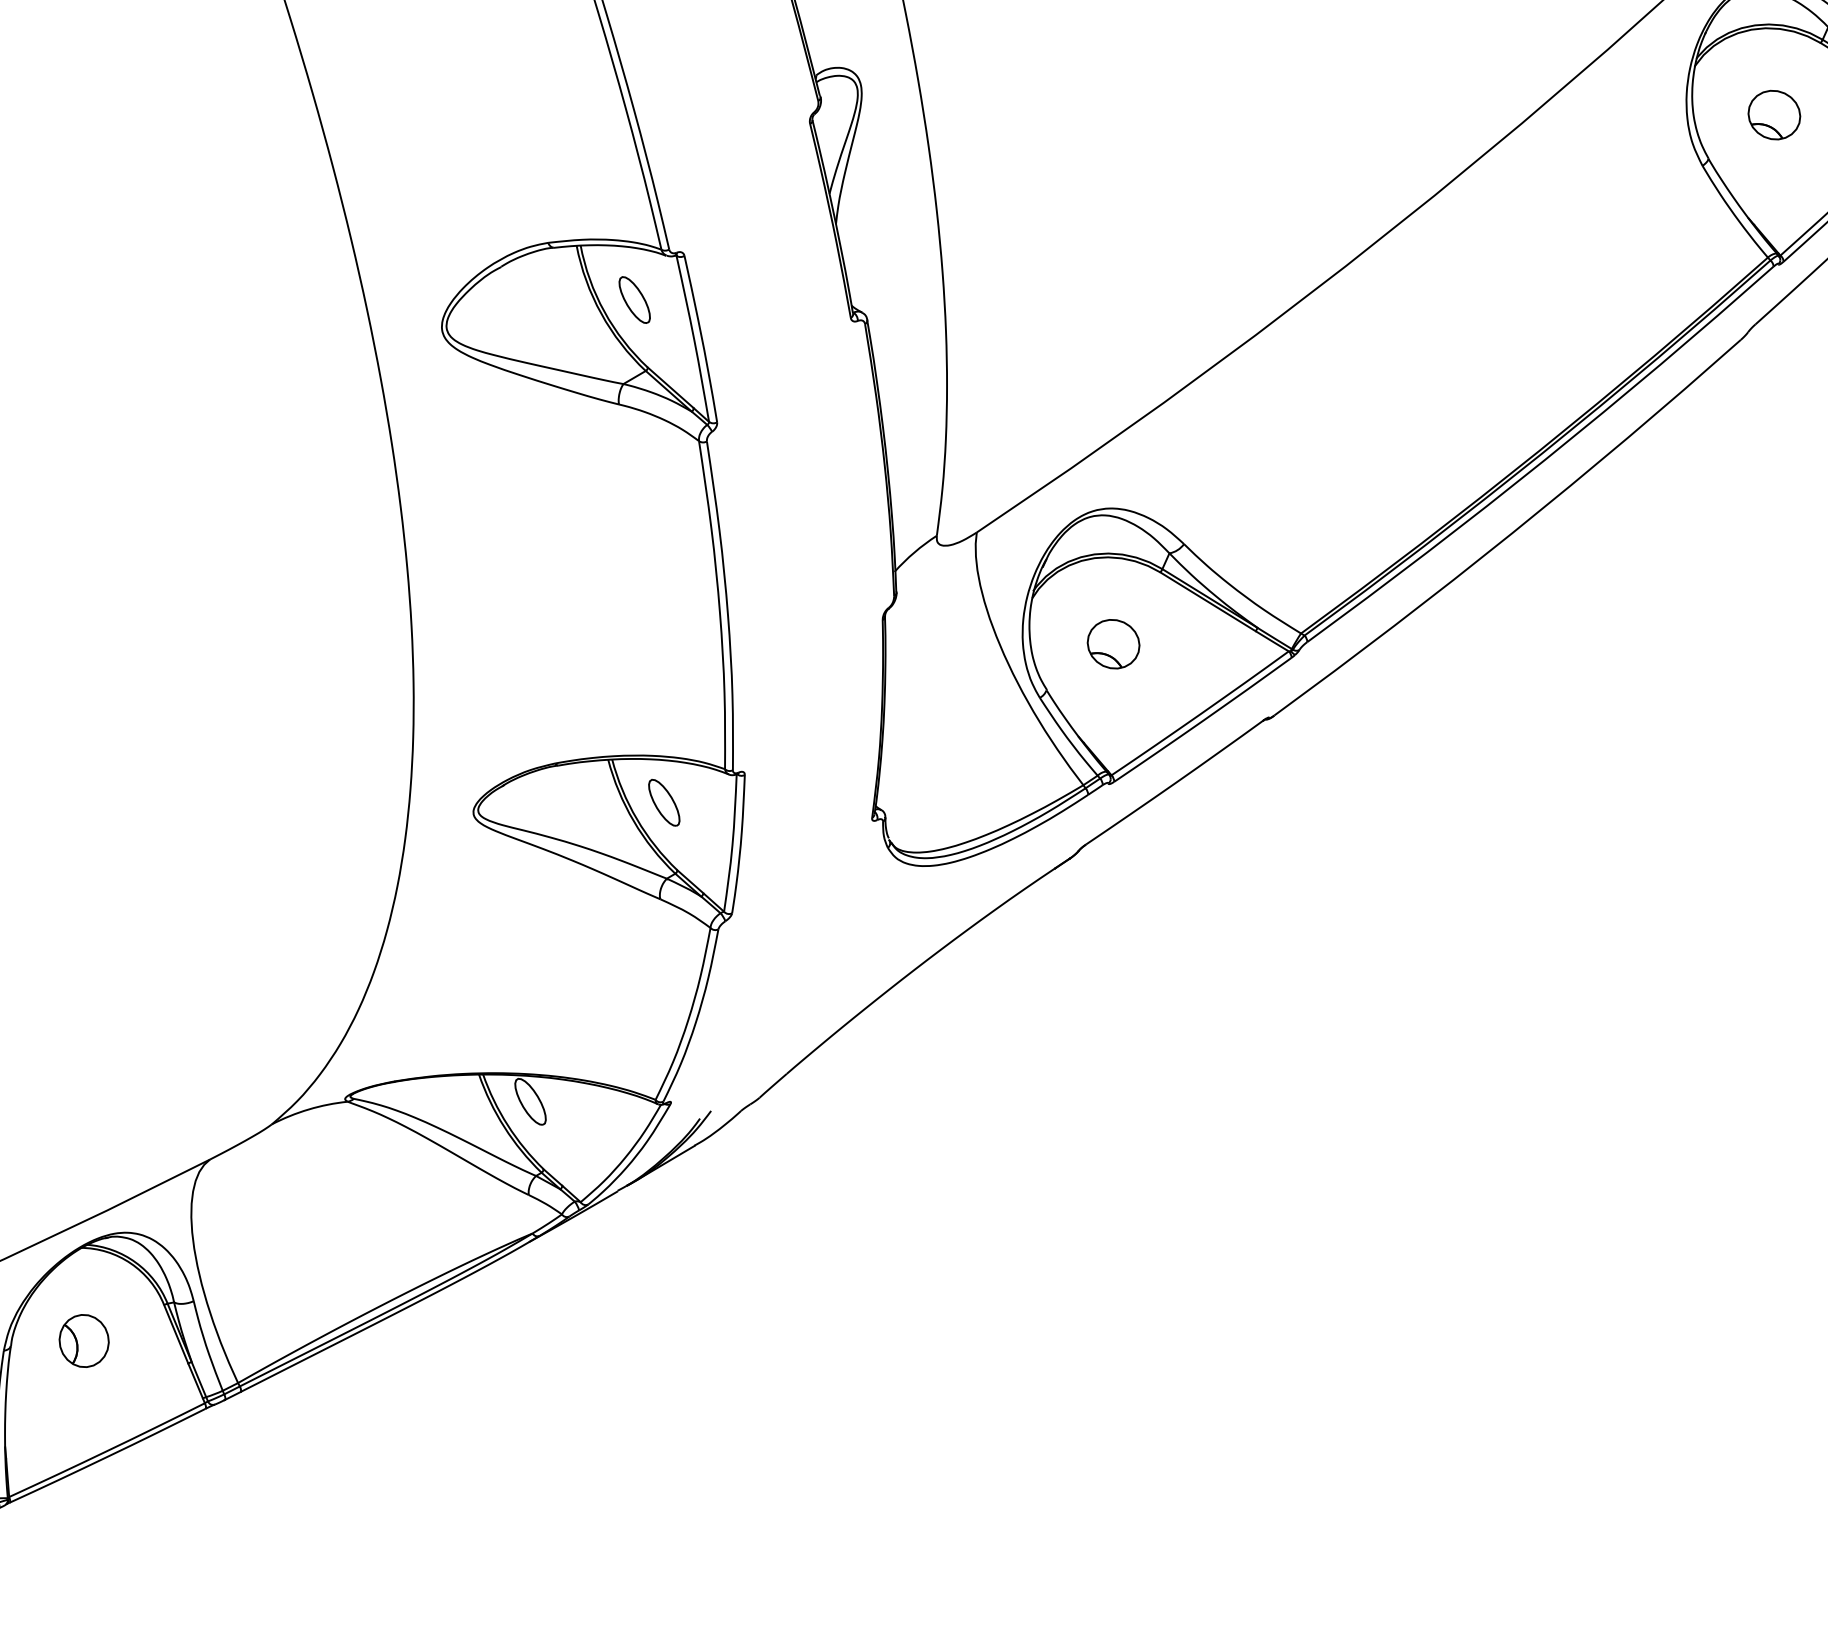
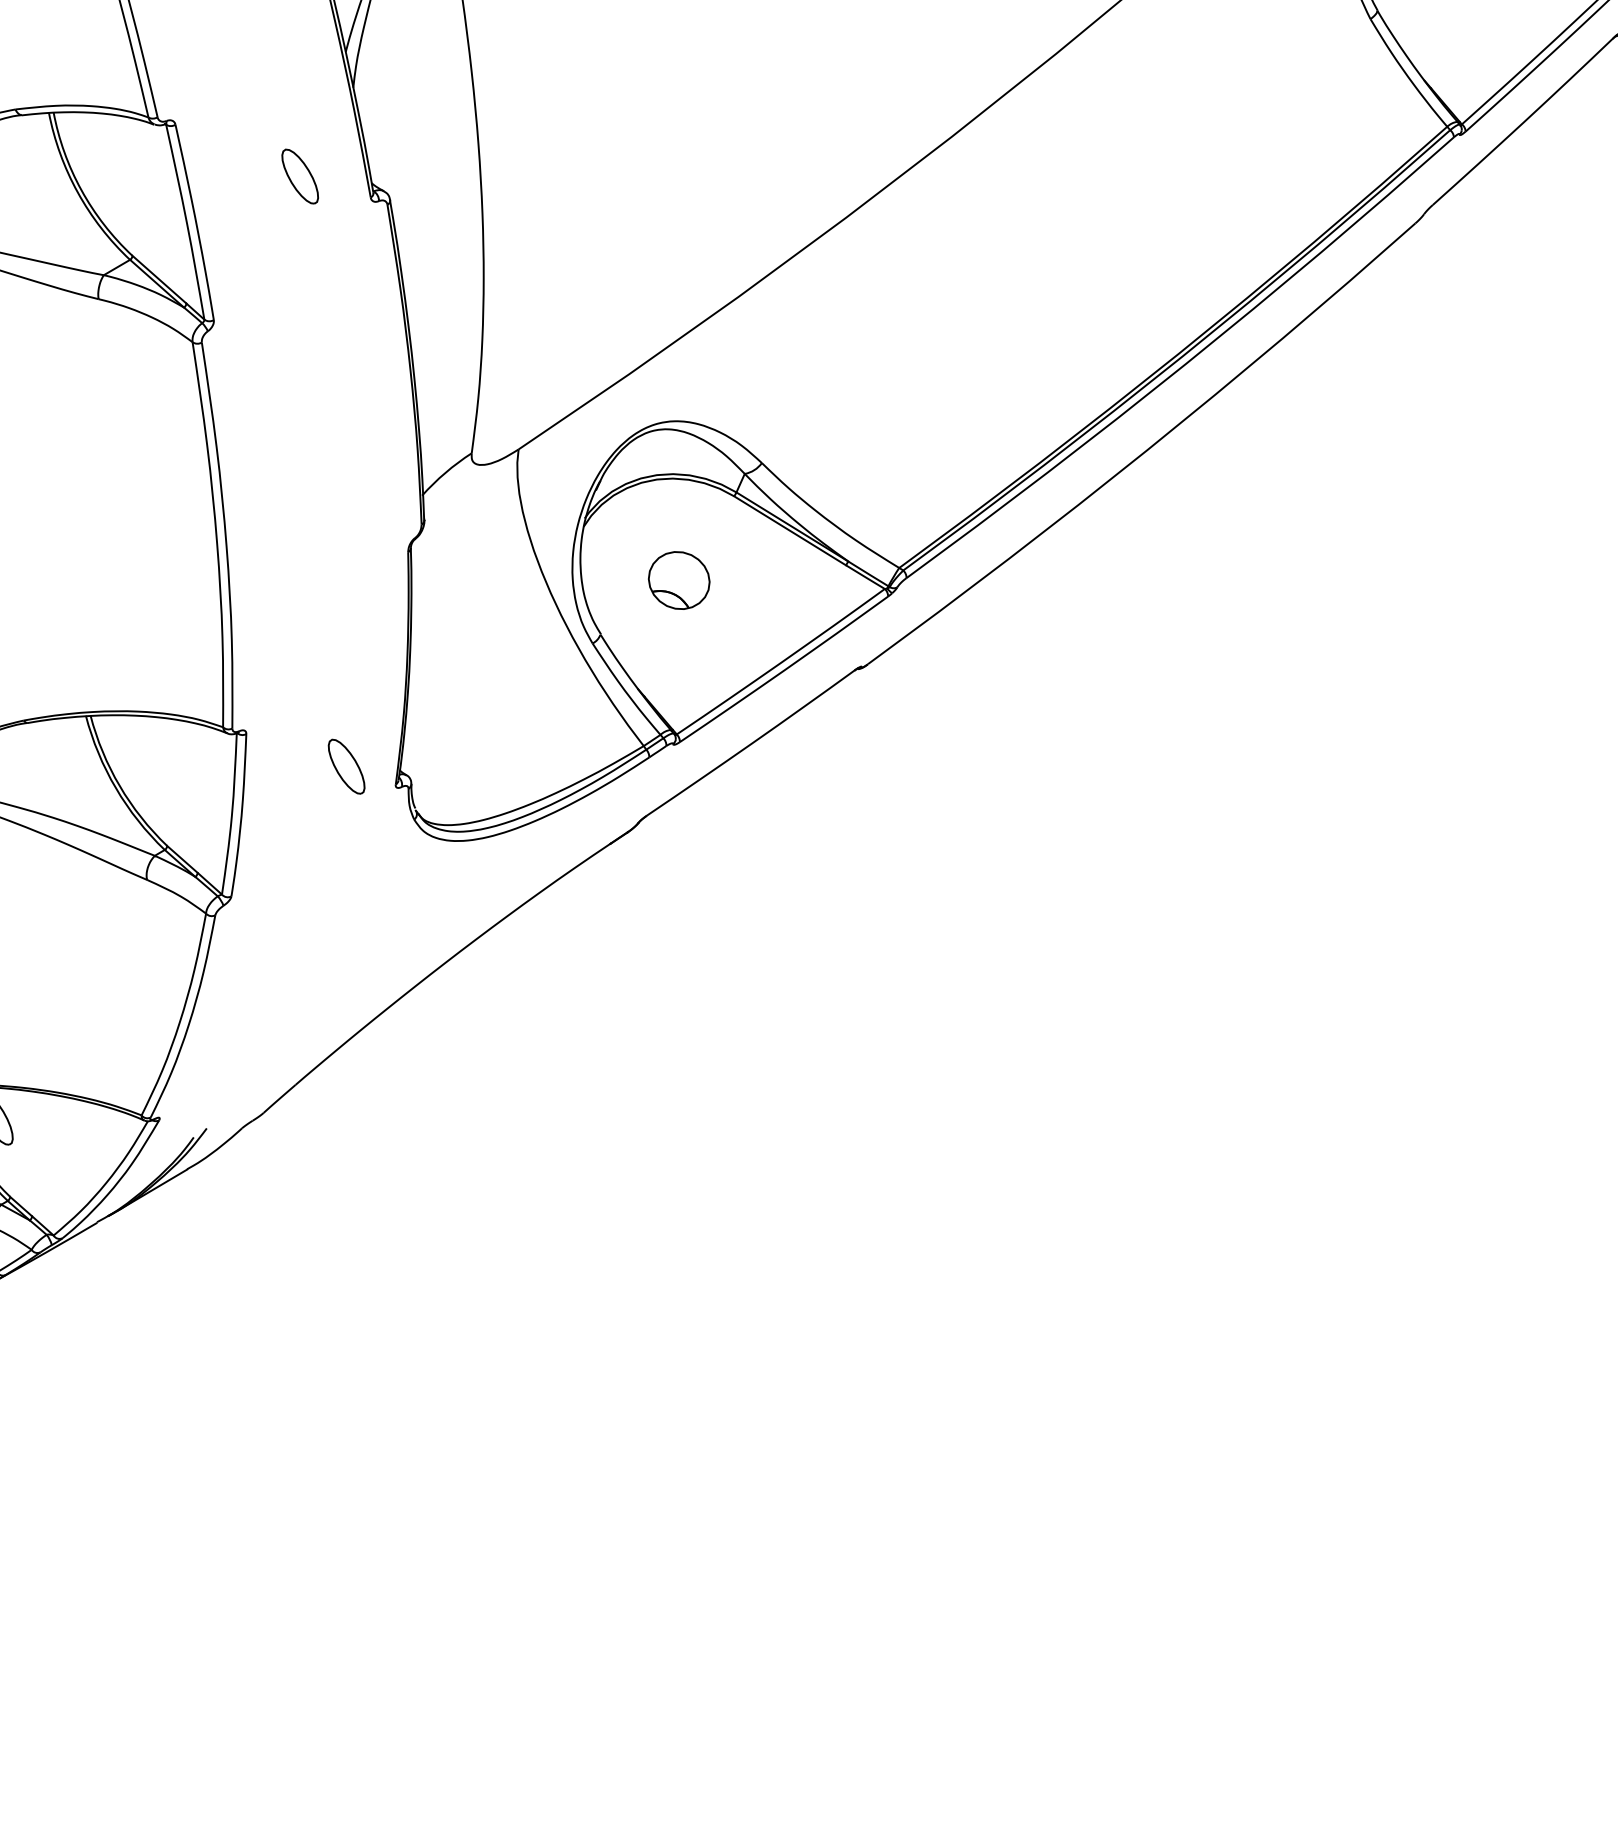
part: (634, 299) -> (299, 175), moved
part: (664, 802) -> (346, 766), moved

